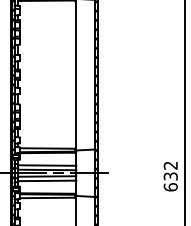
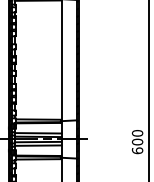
text: (170, 170) -> (137, 137), 632 -> 600

